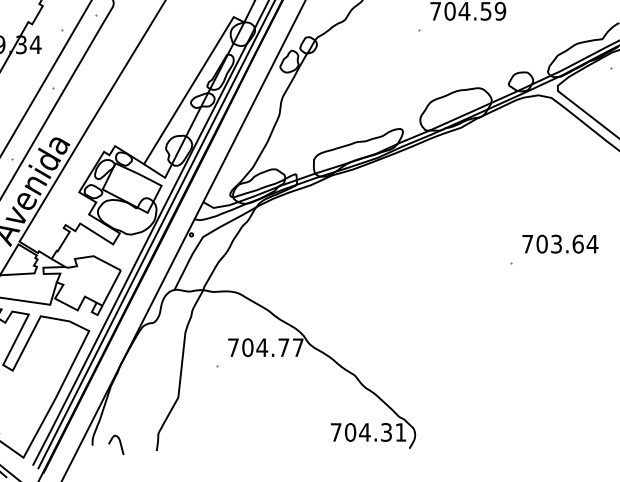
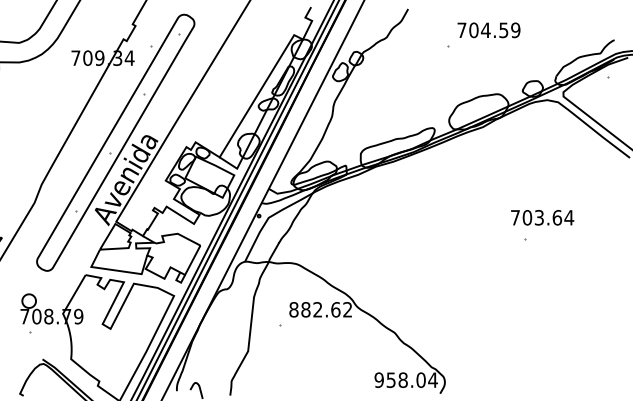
text: (560, 243) -> (542, 217), moved
text: (265, 347) -> (320, 309), 704.77 -> 882.62
text: (367, 432) -> (405, 380), 704.31 -> 958.04

